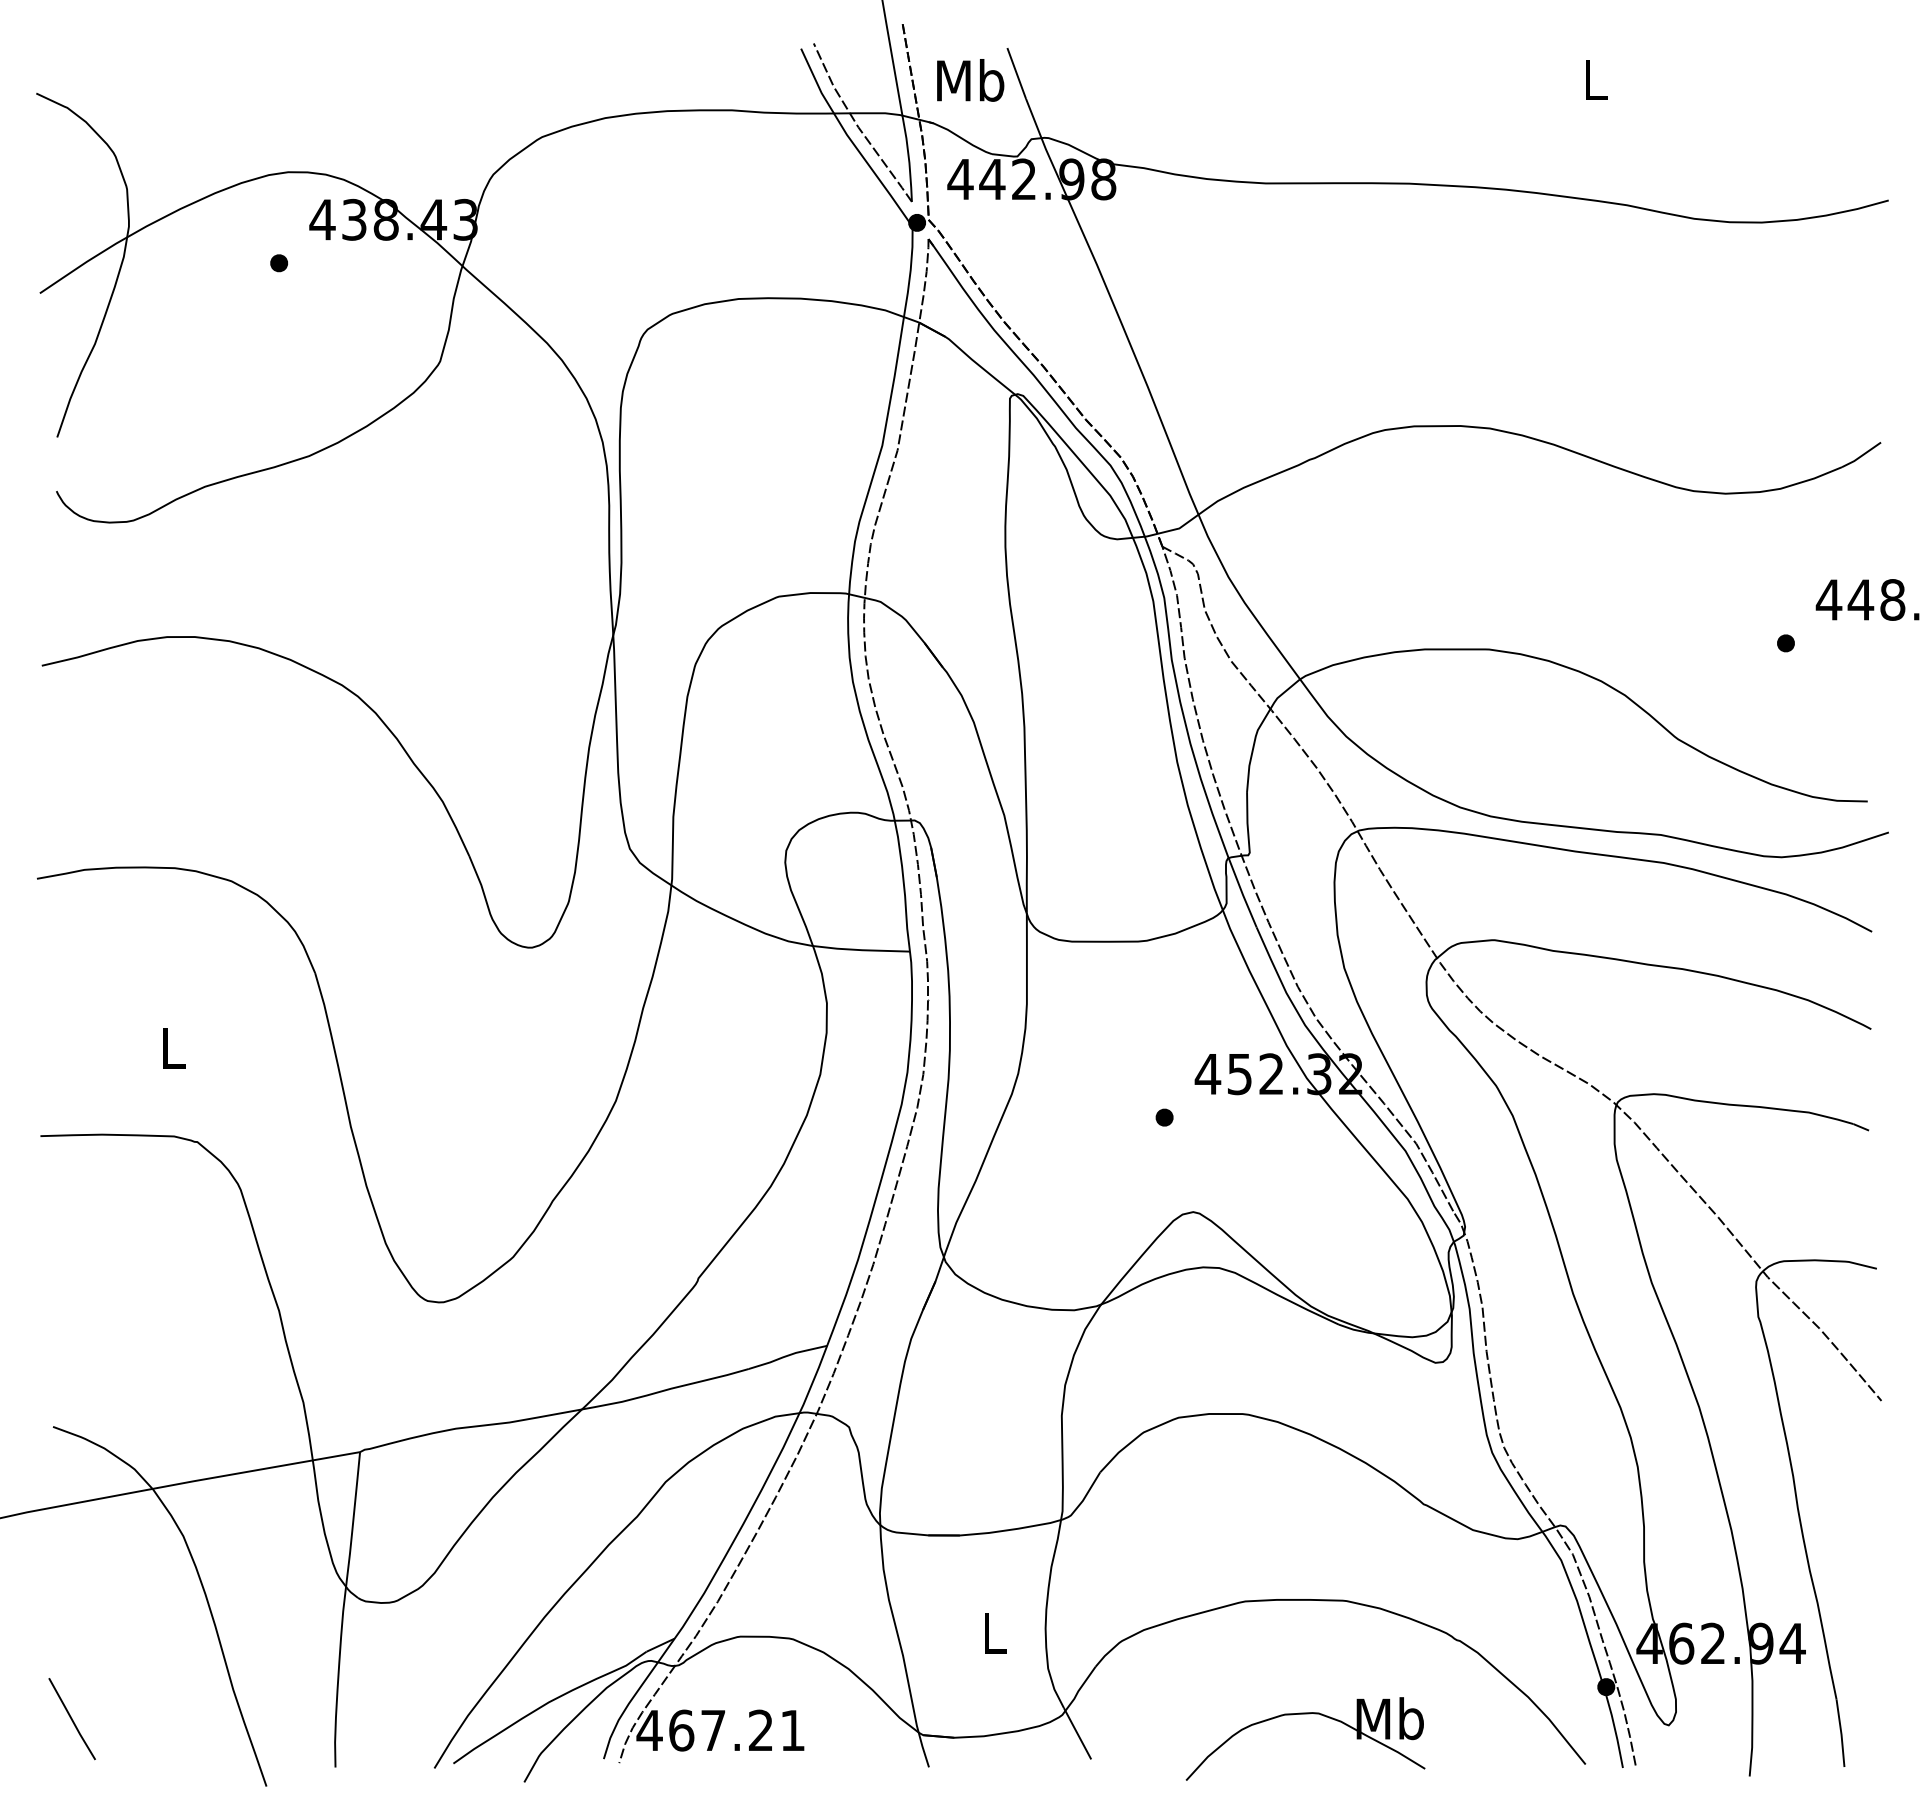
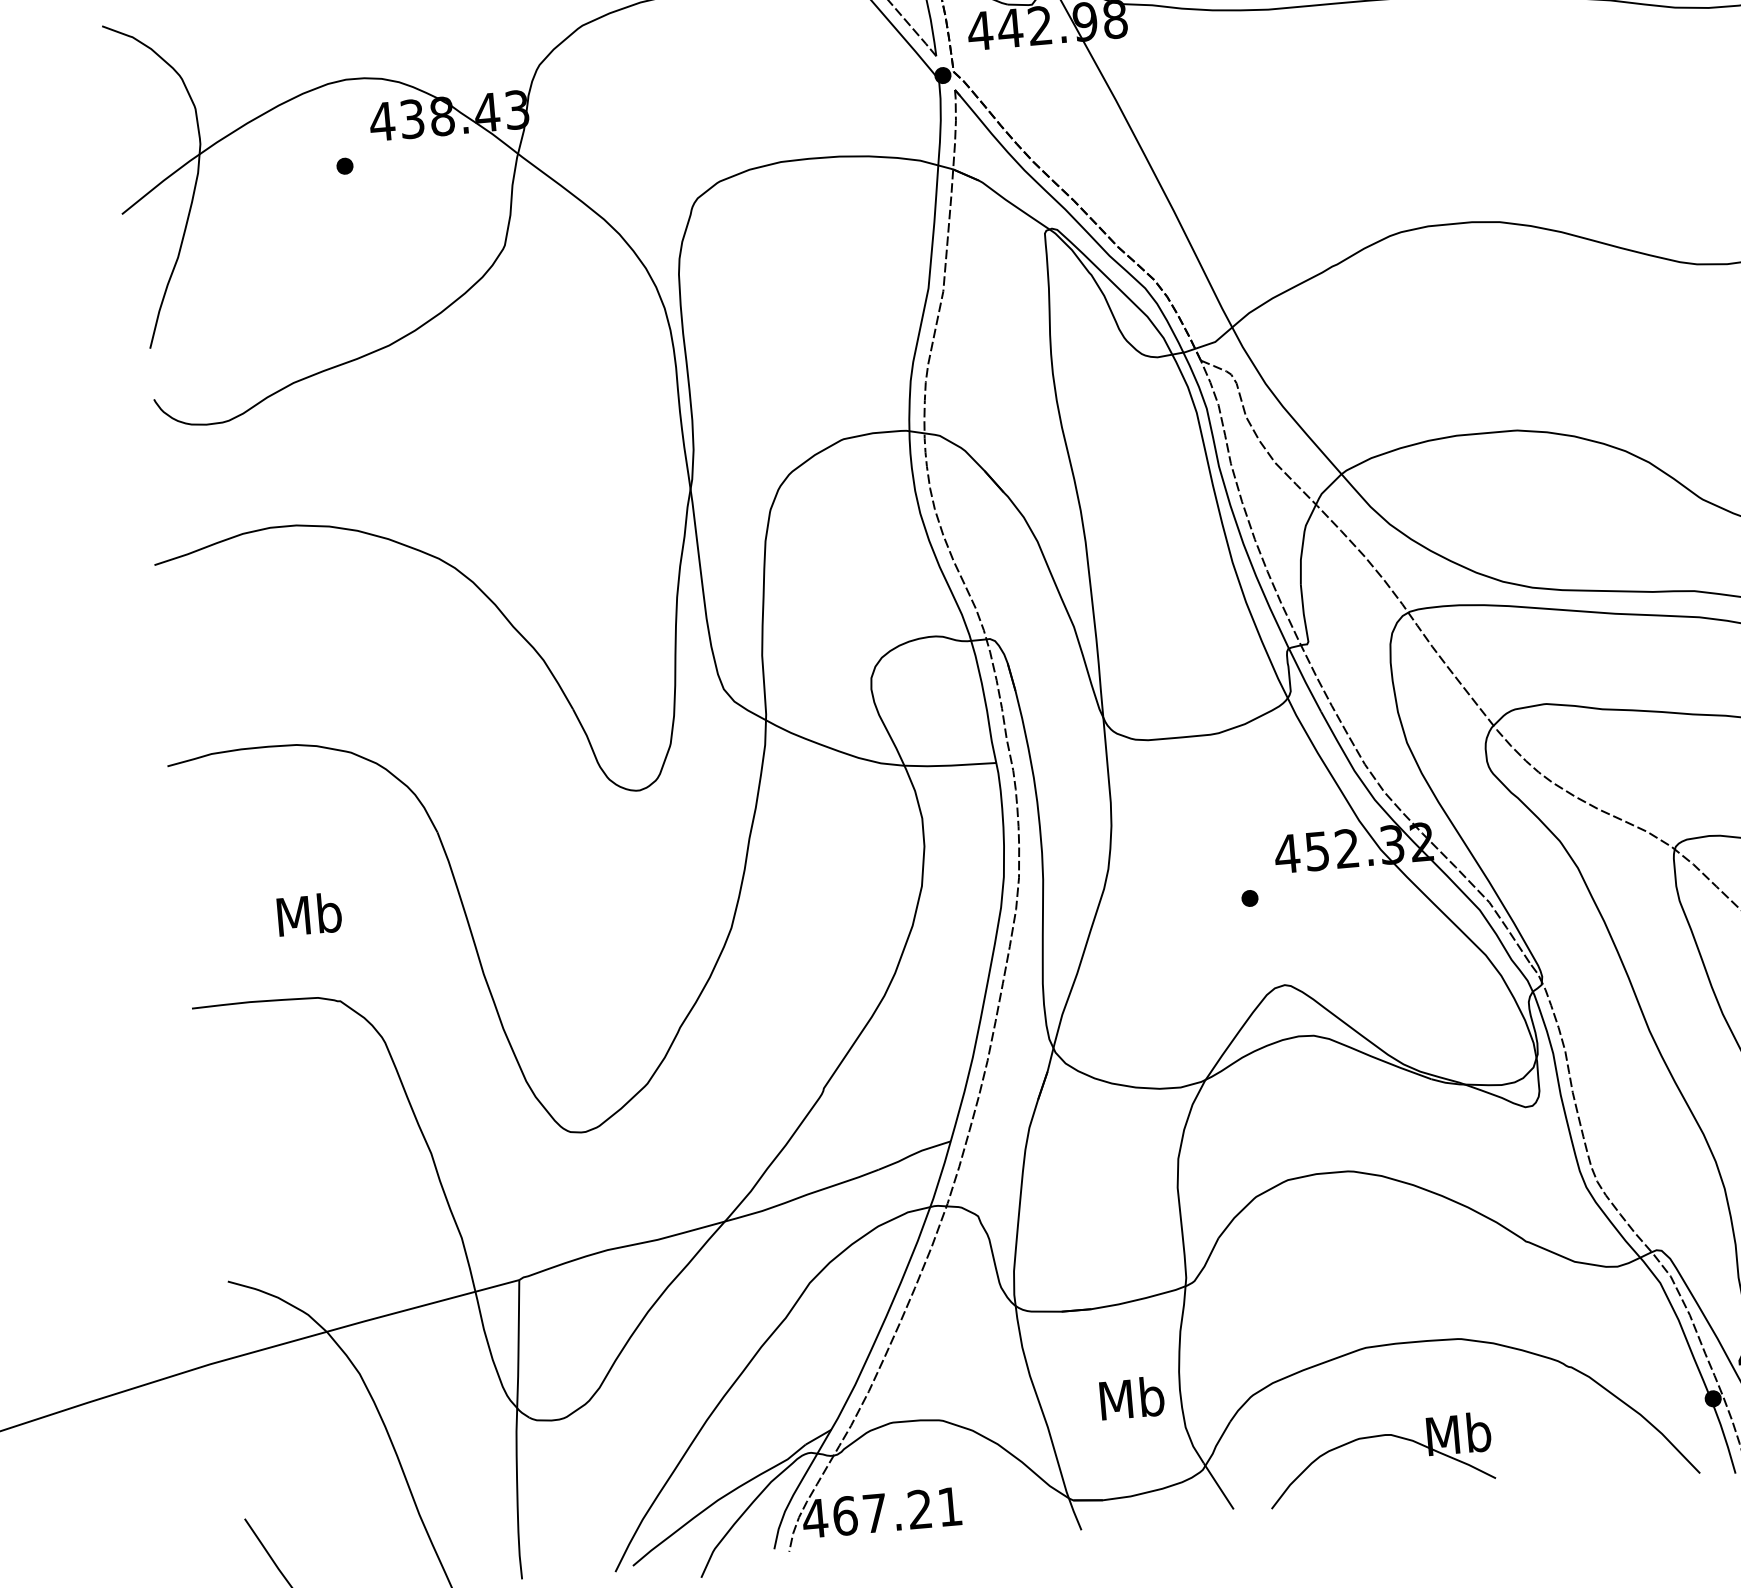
text: (172, 1047) -> (309, 914), L -> Mb
text: (994, 1632) -> (1132, 1397), L -> Mb
part: (1305, 1714) -> (1378, 1436), moved

